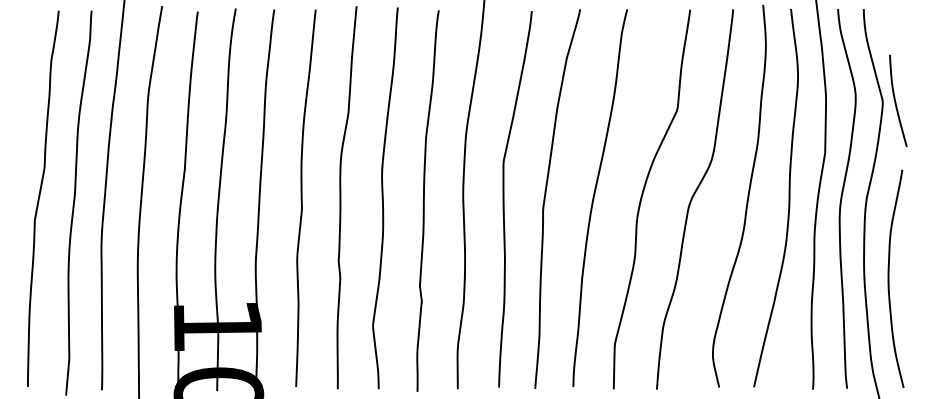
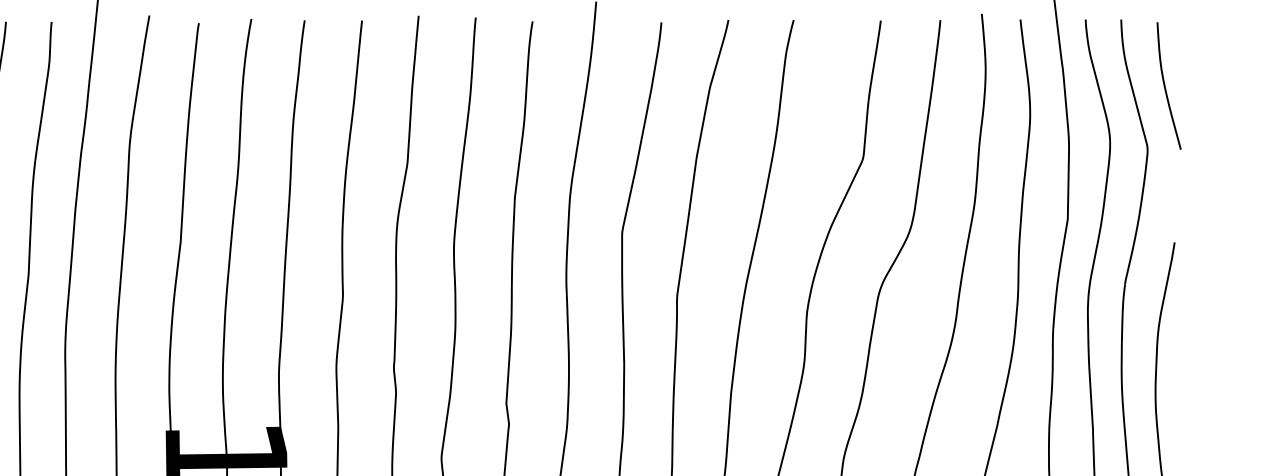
curve: (896, 101) -> (1166, 86), moved

